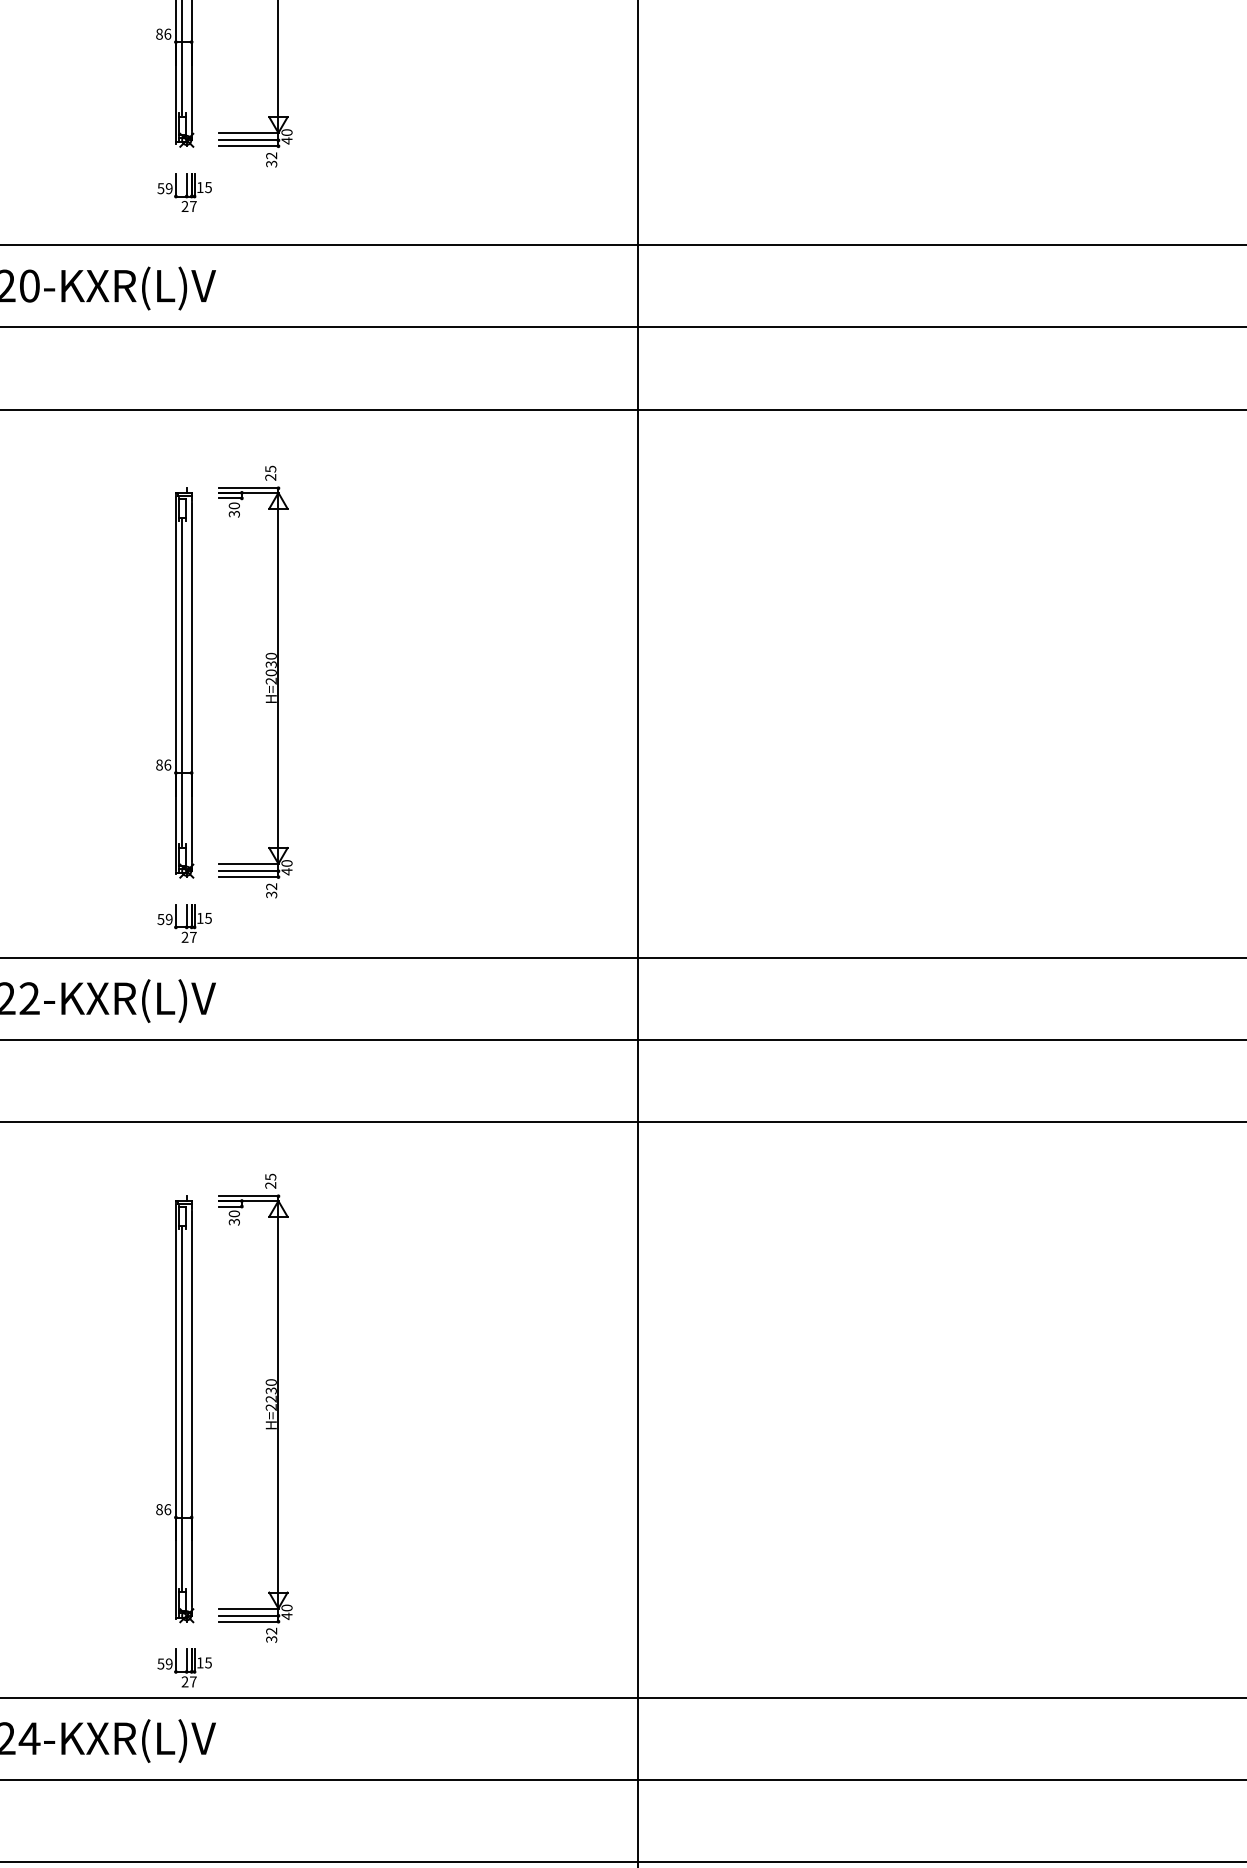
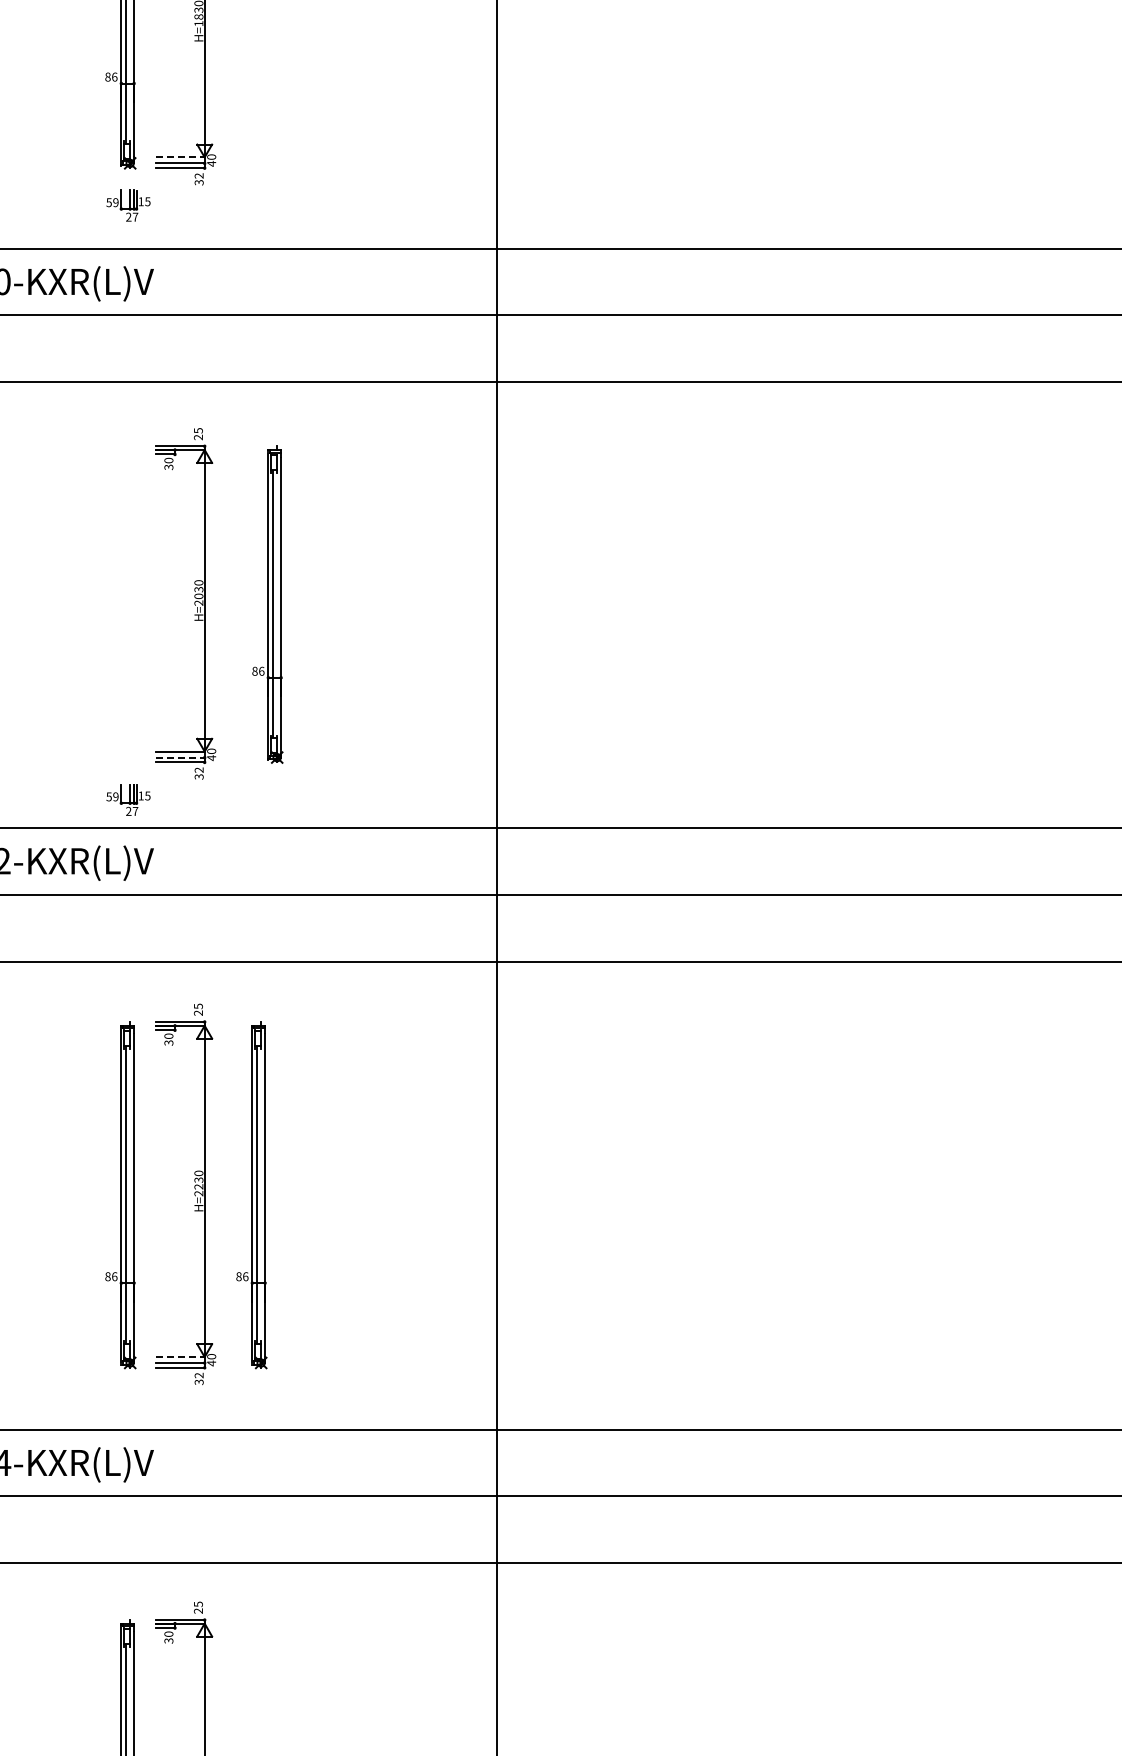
line: (249, 133) -> (181, 157), solid -> dashed
part: (174, 682) -> (267, 604), moved
line: (249, 871) -> (181, 757), solid -> dashed
part: (335, 1409) -> (251, 1195), added
line: (249, 1608) -> (181, 1357), solid -> dashed
part: (184, 1668) -> (128, 1405), removed

